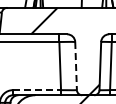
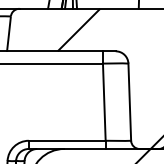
line: (76, 66) -> (130, 102), dashed -> solid
line: (37, 90) -> (67, 141), dashed -> solid

